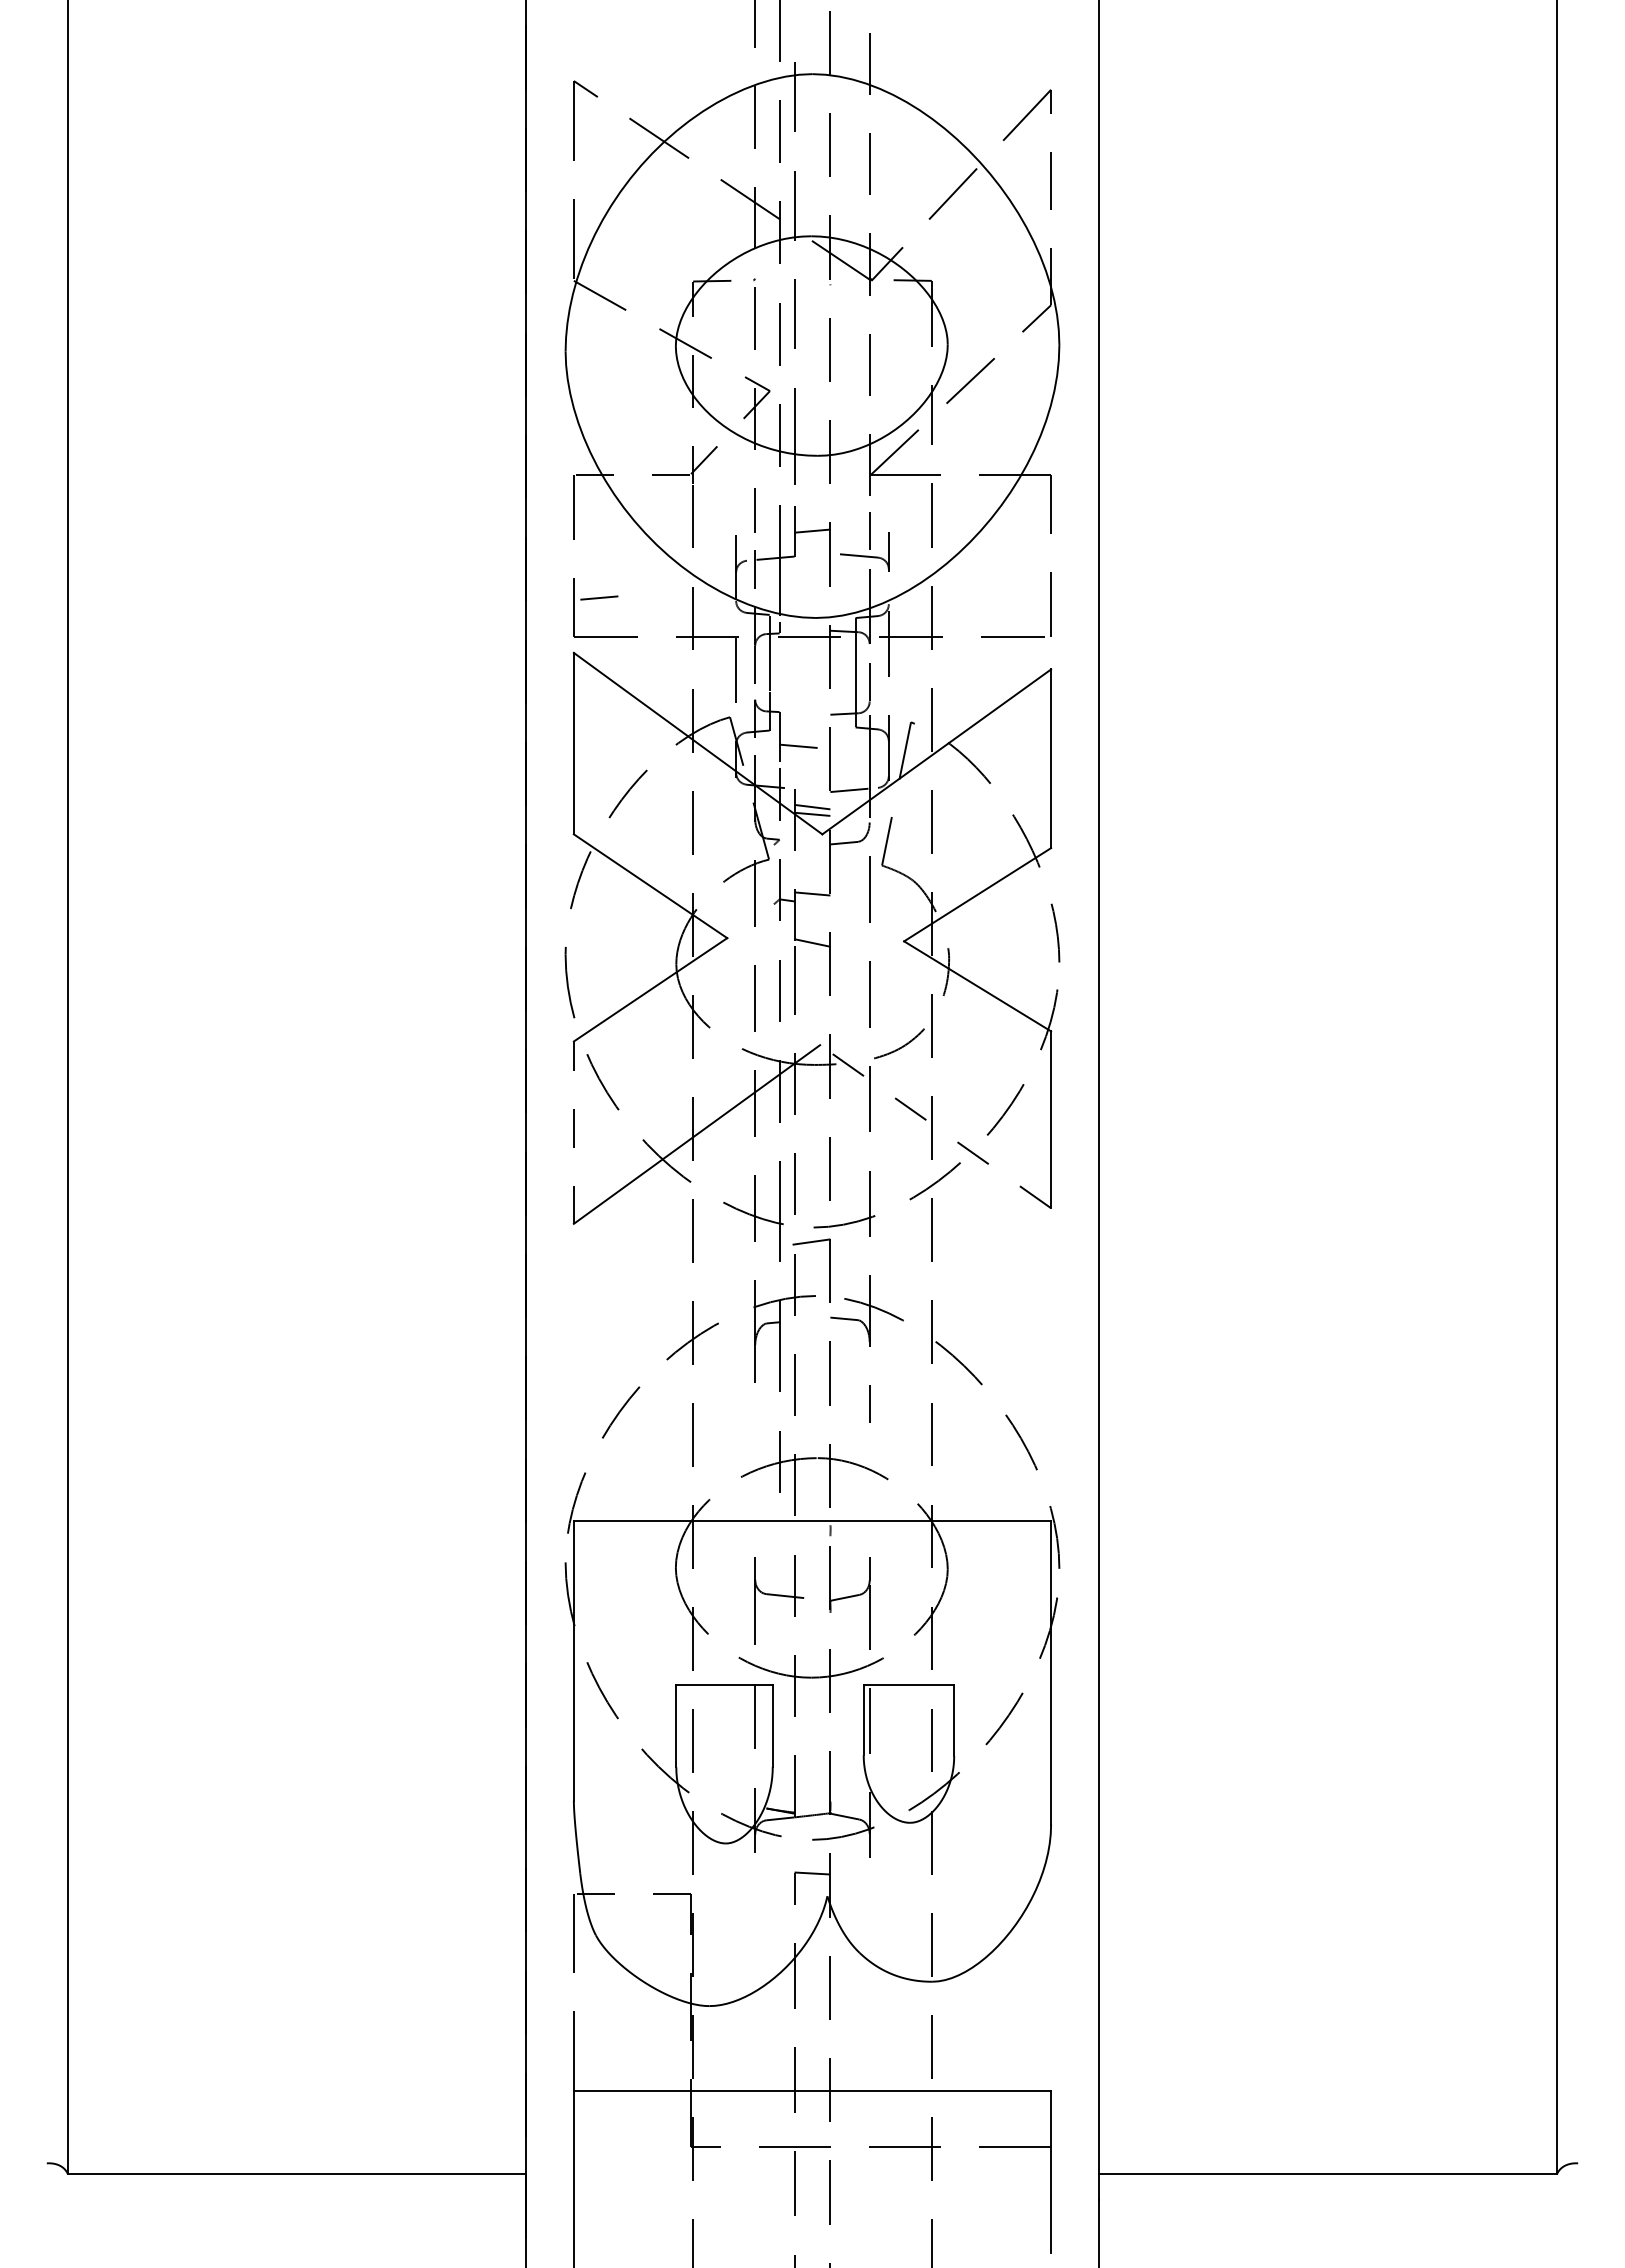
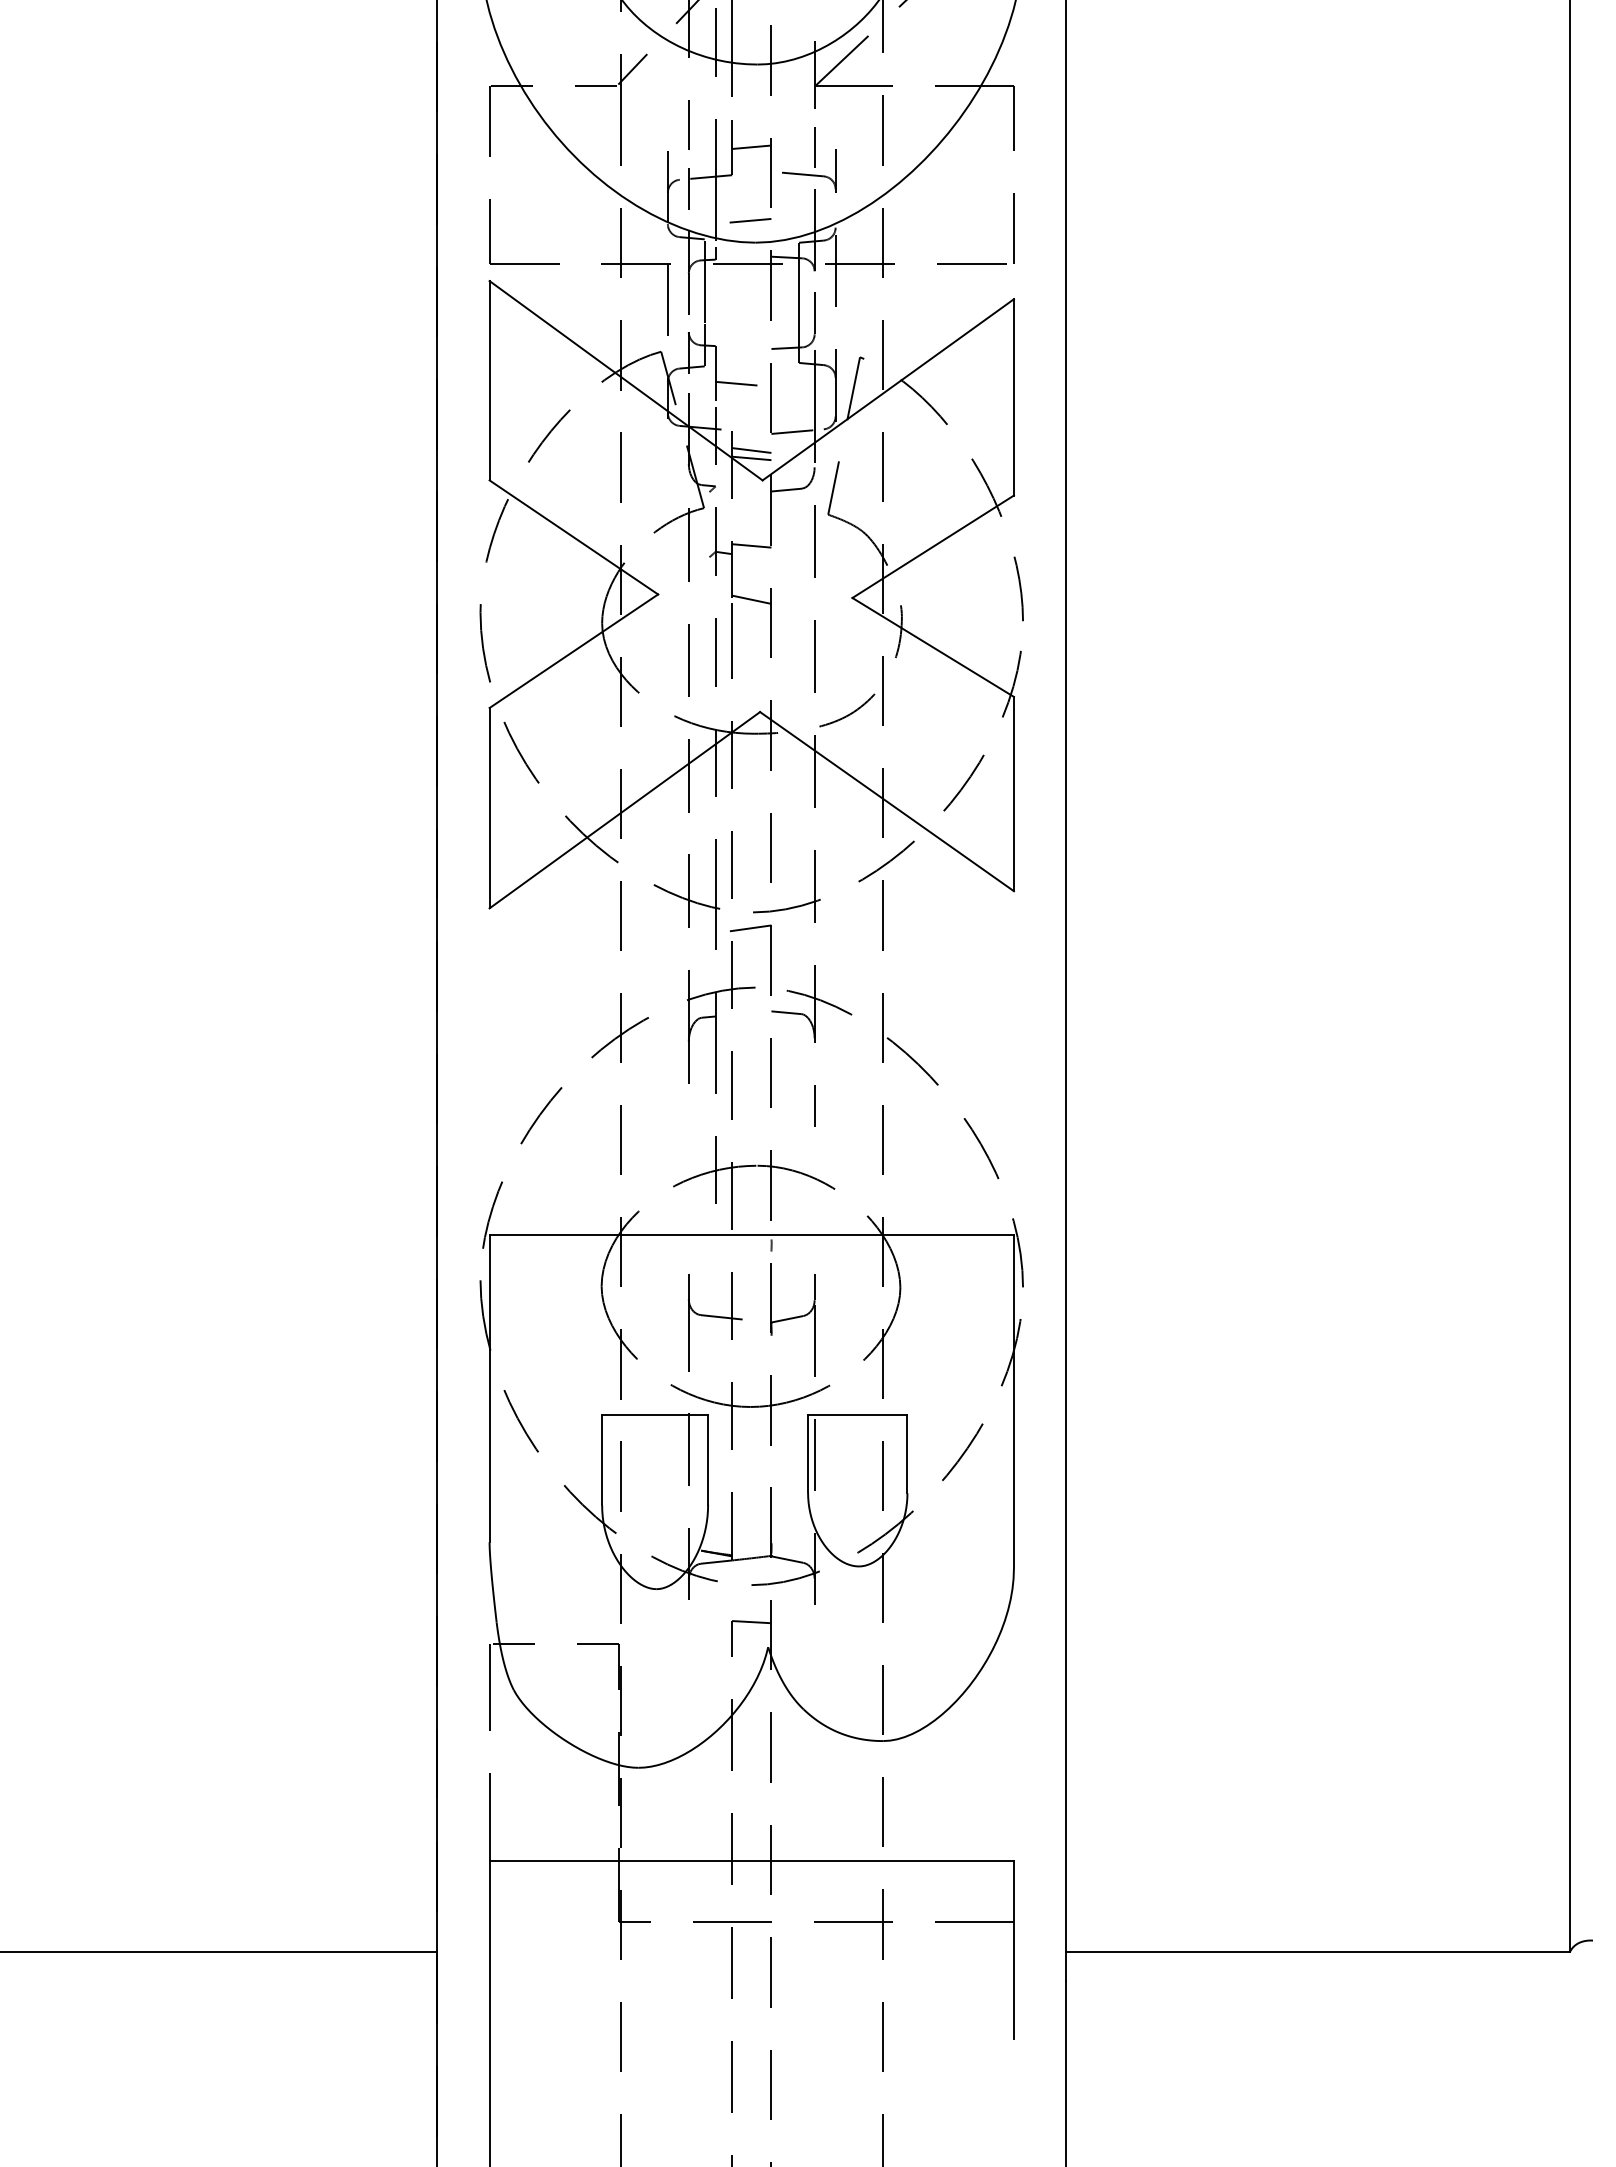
line: (599, 597) -> (750, 220), moved
line: (935, 1126) -> (886, 801), dashed -> solid
line: (573, 1132) -> (489, 807), dashed -> solid

